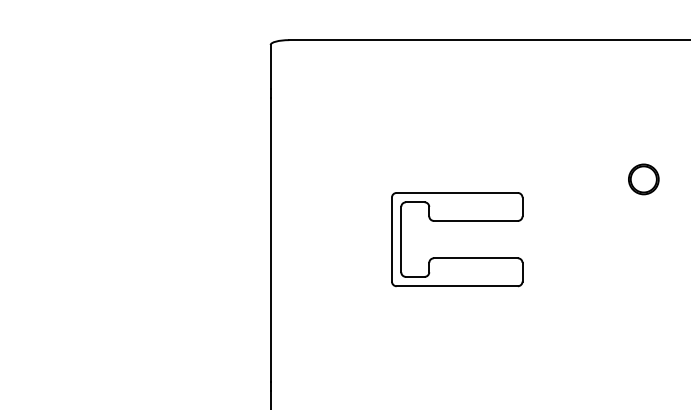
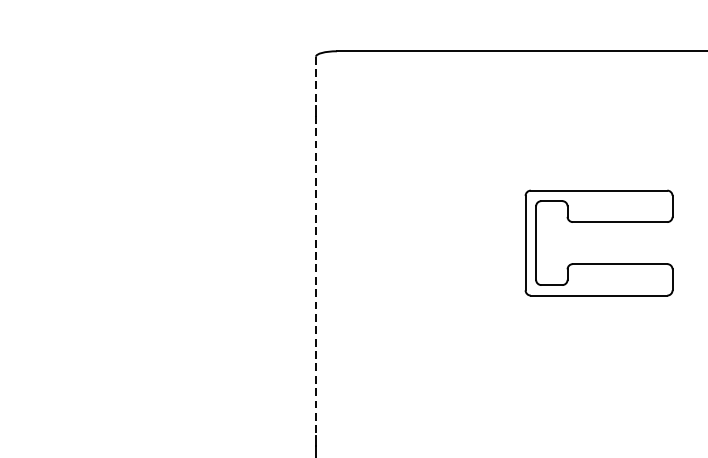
line: (270, 66) -> (315, 80), solid -> dashed
part: (457, 221) -> (599, 222), moved
line: (270, 240) -> (315, 276), solid -> dashed

